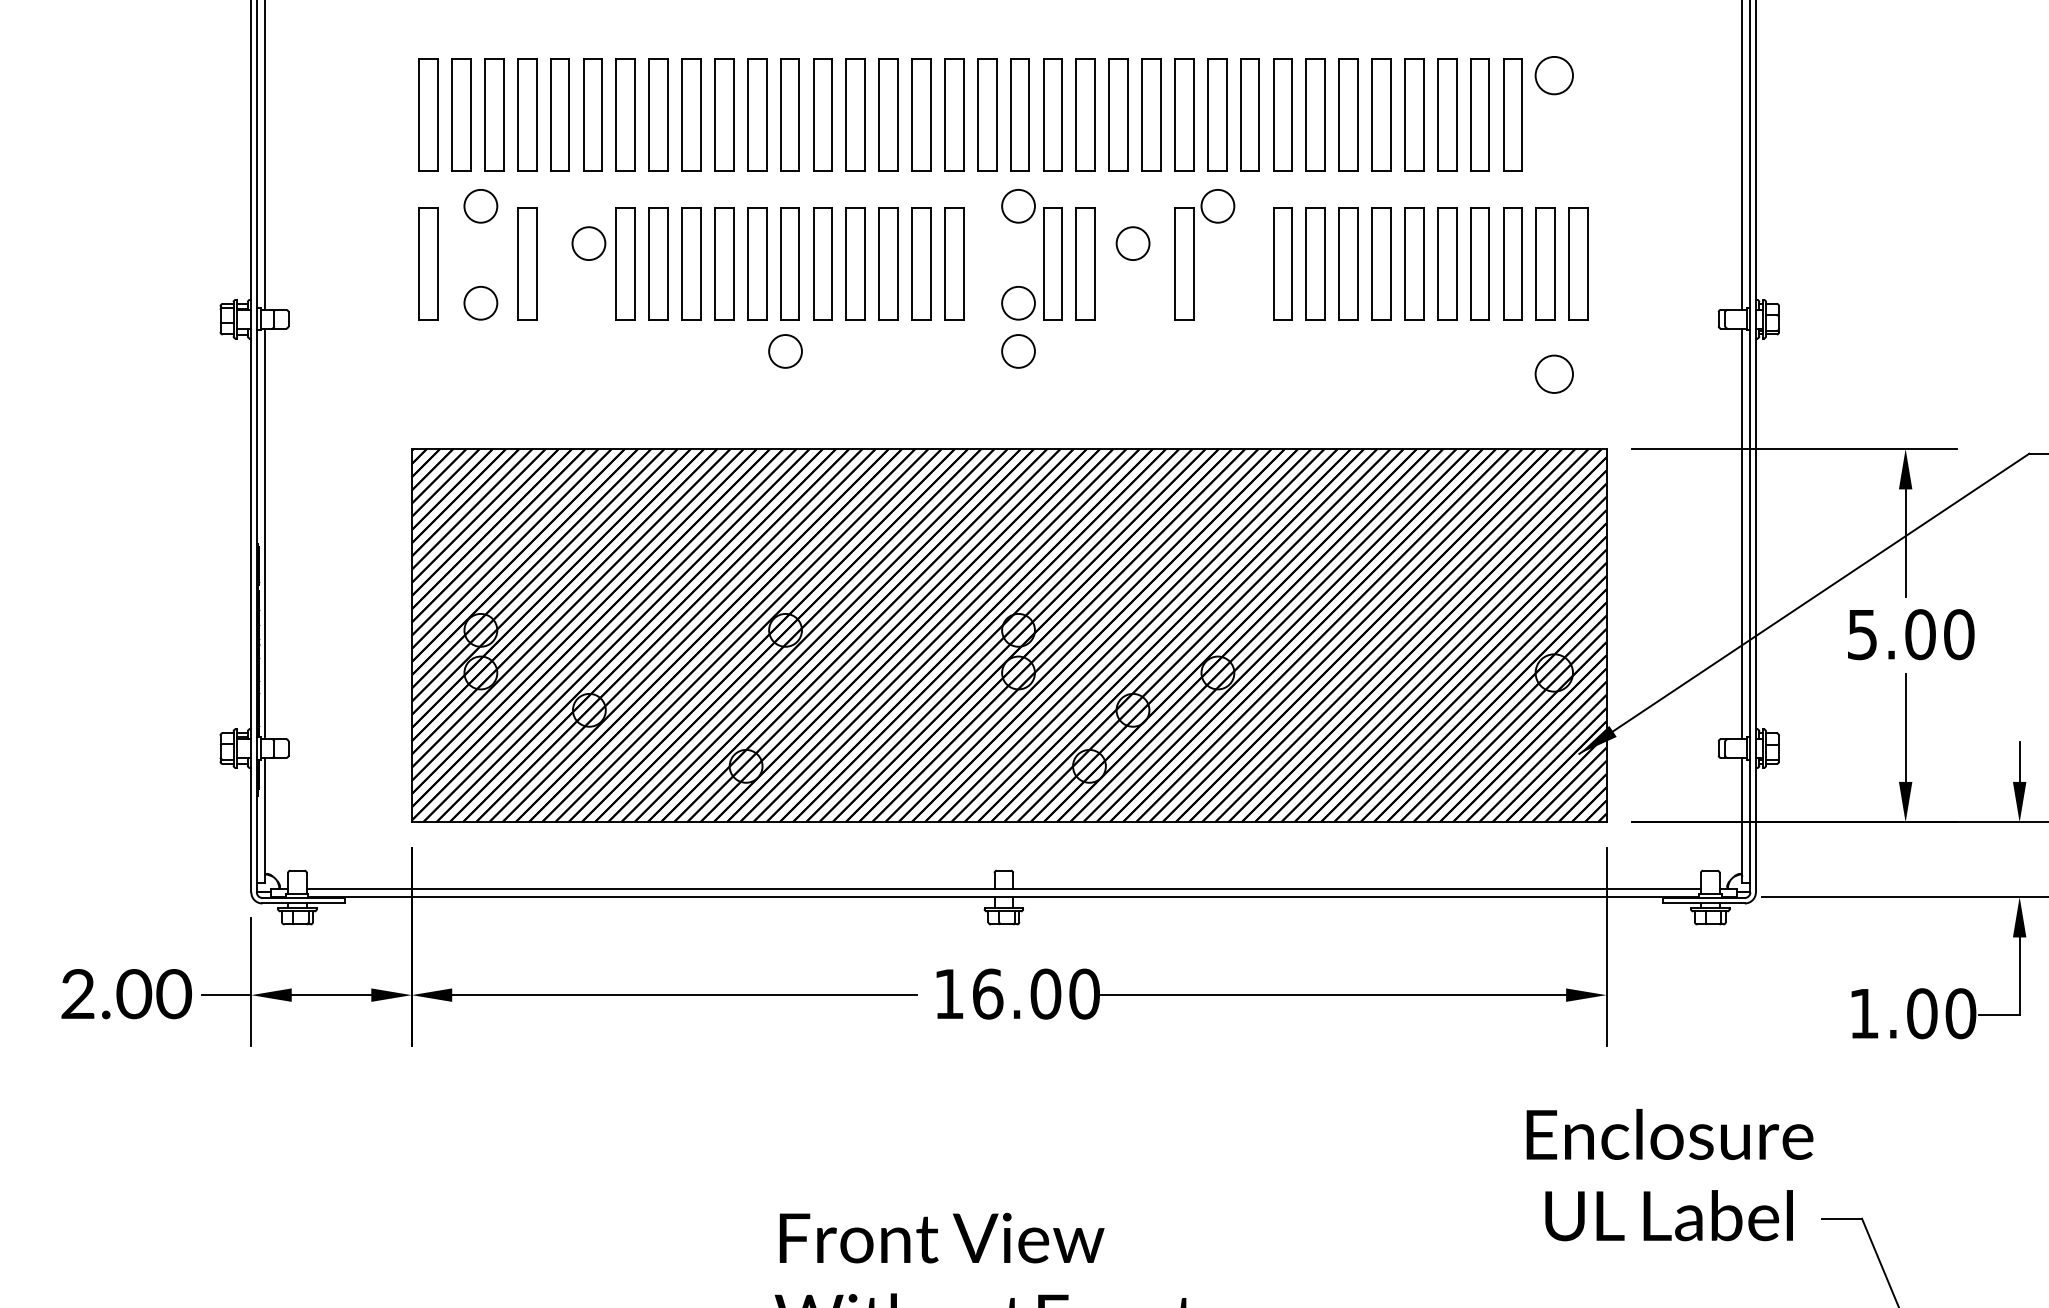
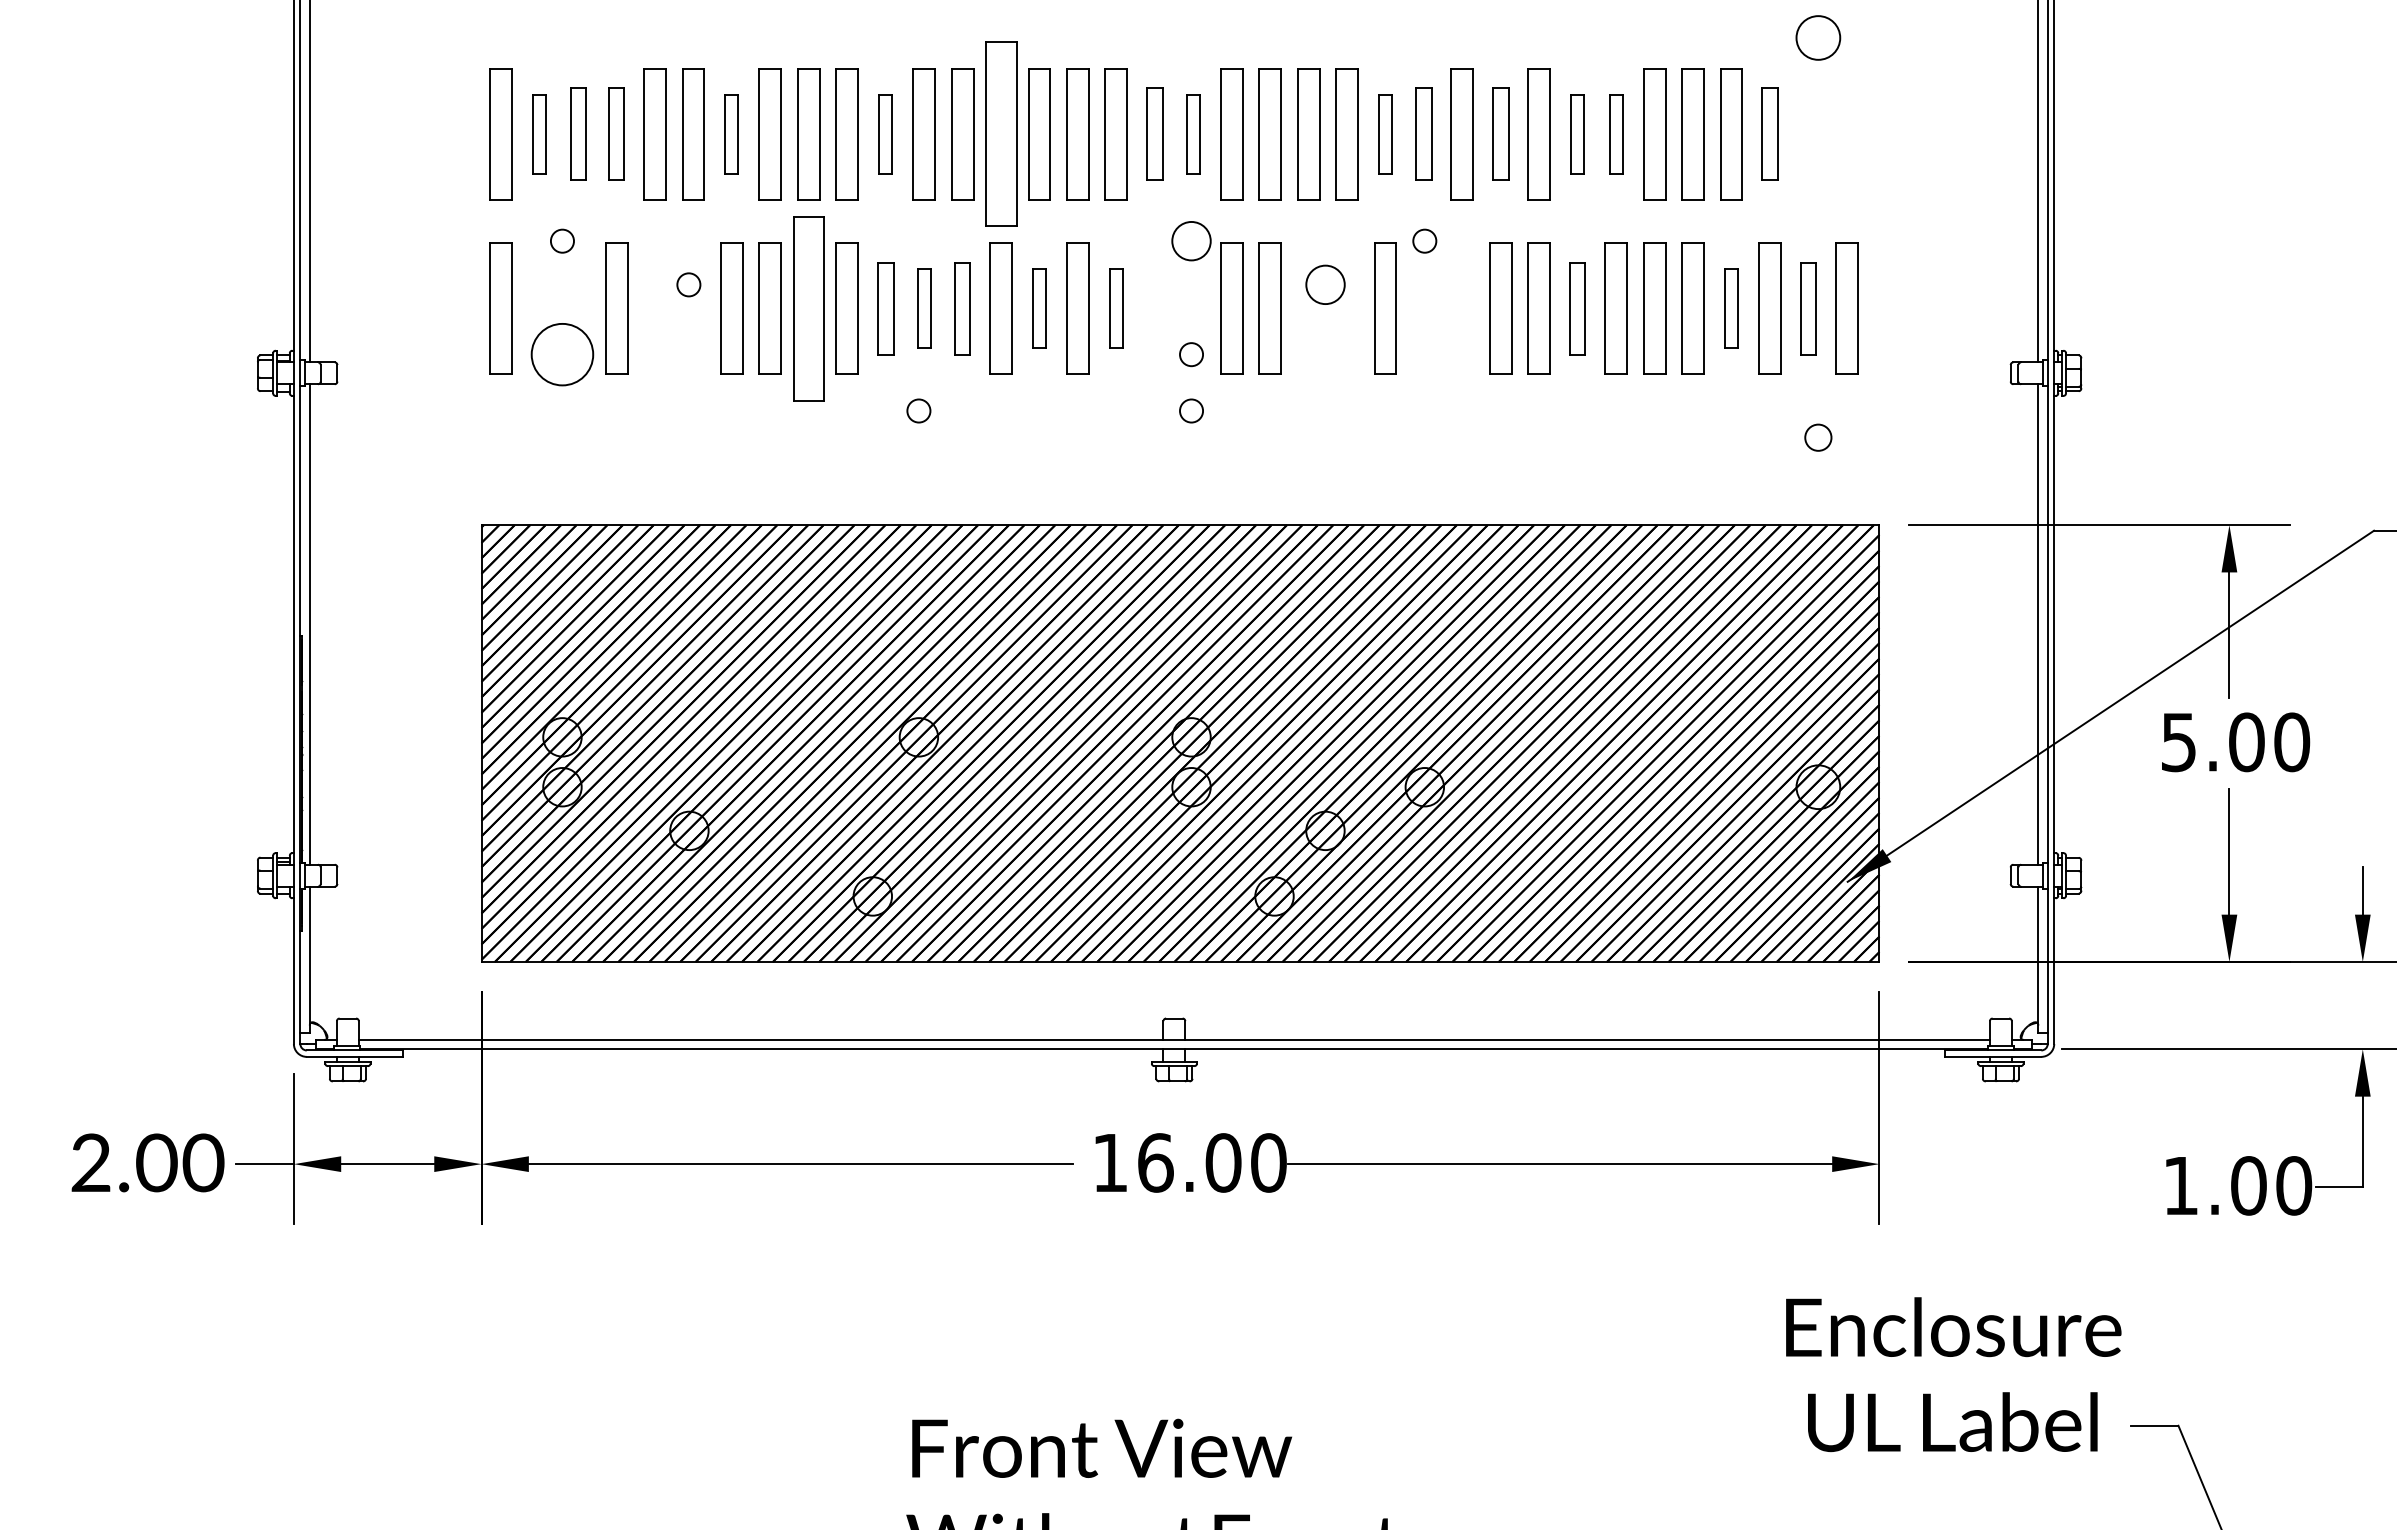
circle: (1553, 75) -> (1817, 37), moved
part: (461, 114) -> (539, 133), size x0.6
part: (494, 114) -> (578, 133), size x0.7
part: (527, 114) -> (617, 133), size x0.7
part: (625, 114) -> (731, 133), size x0.6
part: (757, 114) -> (886, 133), size x0.6
part: (855, 114) -> (1000, 133), size x1.4
part: (987, 114) -> (1155, 133), size x0.7
part: (1019, 114) -> (1192, 133), size x0.6
part: (1184, 114) -> (1385, 133), size x0.6
part: (1217, 114) -> (1424, 133), size x0.7
part: (1282, 114) -> (1500, 133), size x0.7
part: (1348, 114) -> (1577, 133), size x0.6
part: (1381, 114) -> (1616, 133), size x0.6
part: (1512, 114) -> (1769, 133), size x0.7
circle: (480, 205) -> (562, 240), size x0.6
circle: (1217, 205) -> (1424, 240), size x0.6
circle: (588, 243) -> (688, 284), size x0.6
part: (691, 263) -> (808, 308), size x1.4
part: (757, 263) -> (886, 308), size x0.7
part: (789, 263) -> (923, 308), size x0.6
part: (822, 263) -> (962, 308), size x0.7
part: (888, 263) -> (1039, 308), size x0.6
part: (954, 263) -> (1116, 308), size x0.6
part: (1348, 263) -> (1577, 308), size x0.7
part: (1479, 263) -> (1730, 308), size x0.6
part: (1545, 263) -> (1808, 308), size x0.7
circle: (480, 302) -> (562, 353), size x1.6
circle: (1018, 302) -> (1191, 353), size x0.6
circle: (785, 351) -> (918, 411), size x0.6
circle: (1018, 351) -> (1191, 411), size x0.6
circle: (1554, 373) -> (1818, 436), size x0.6

